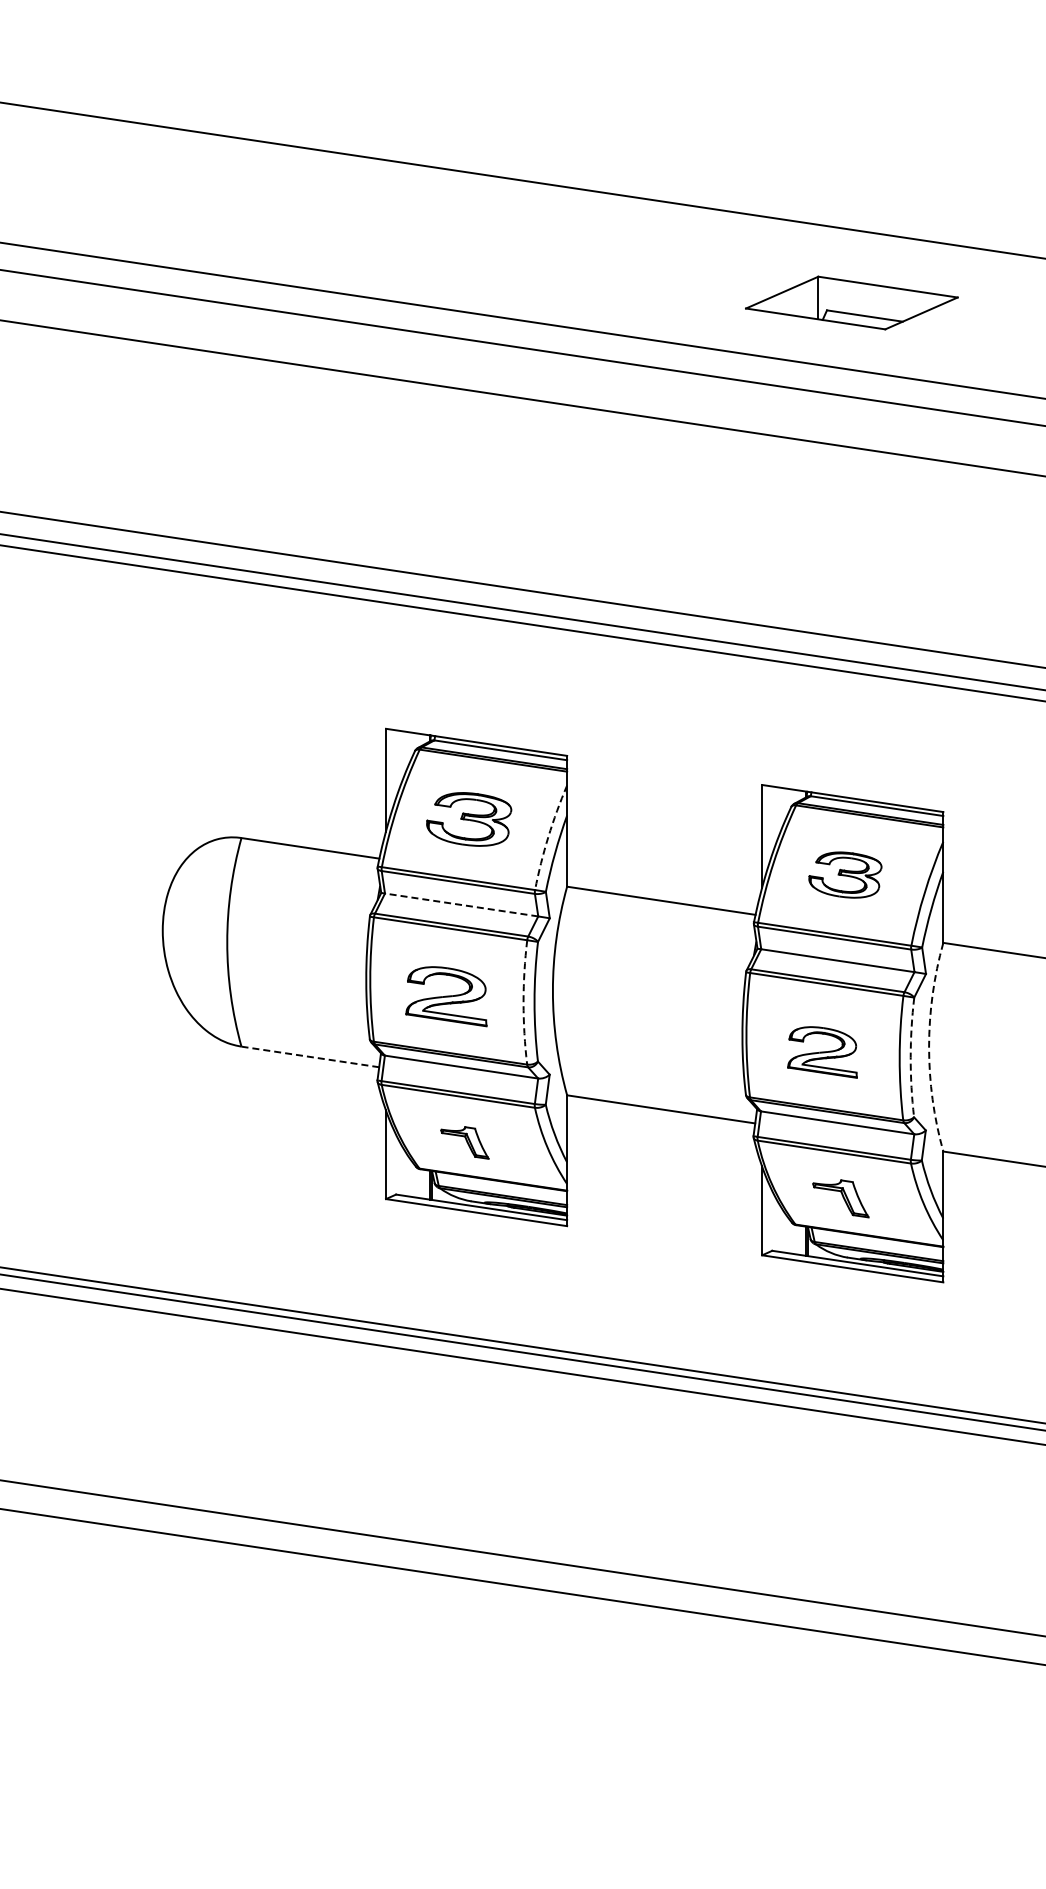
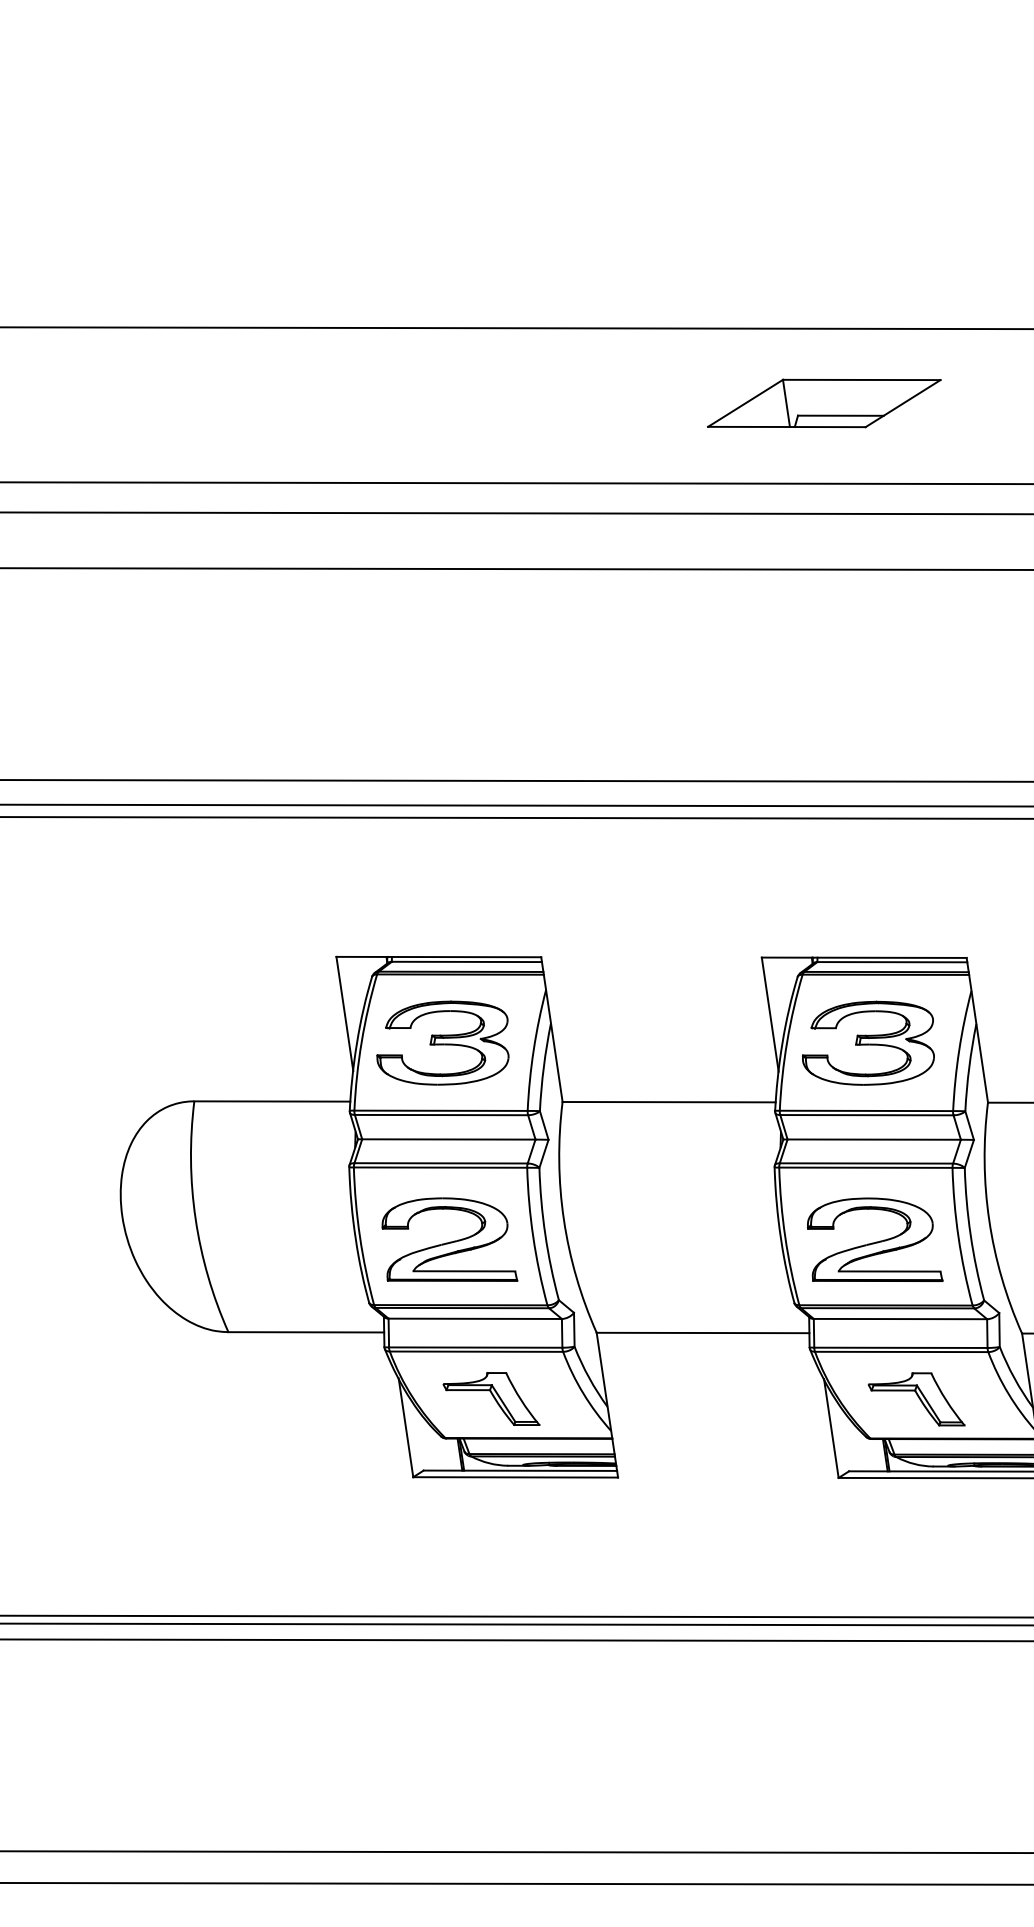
part: (851, 302) -> (823, 402), moved
part: (469, 819) -> (443, 1043), size x1.43
arc: (548, 836) -> (533, 1049), dashed -> solid
part: (845, 874) -> (868, 1043), size x1.67
line: (461, 904) -> (448, 1138), dashed -> solid
part: (446, 996) -> (447, 1243), size x1.43
arc: (523, 1002) -> (533, 1237), dashed -> solid
arc: (929, 1047) -> (989, 1220), dashed -> solid
part: (822, 1052) -> (872, 1243), size x1.67
line: (310, 1056) -> (306, 1331), dashed -> solid
arc: (910, 1057) -> (970, 1234), dashed -> solid
part: (464, 1142) -> (490, 1401), size x1.67
part: (840, 1198) -> (915, 1402), size x1.43

